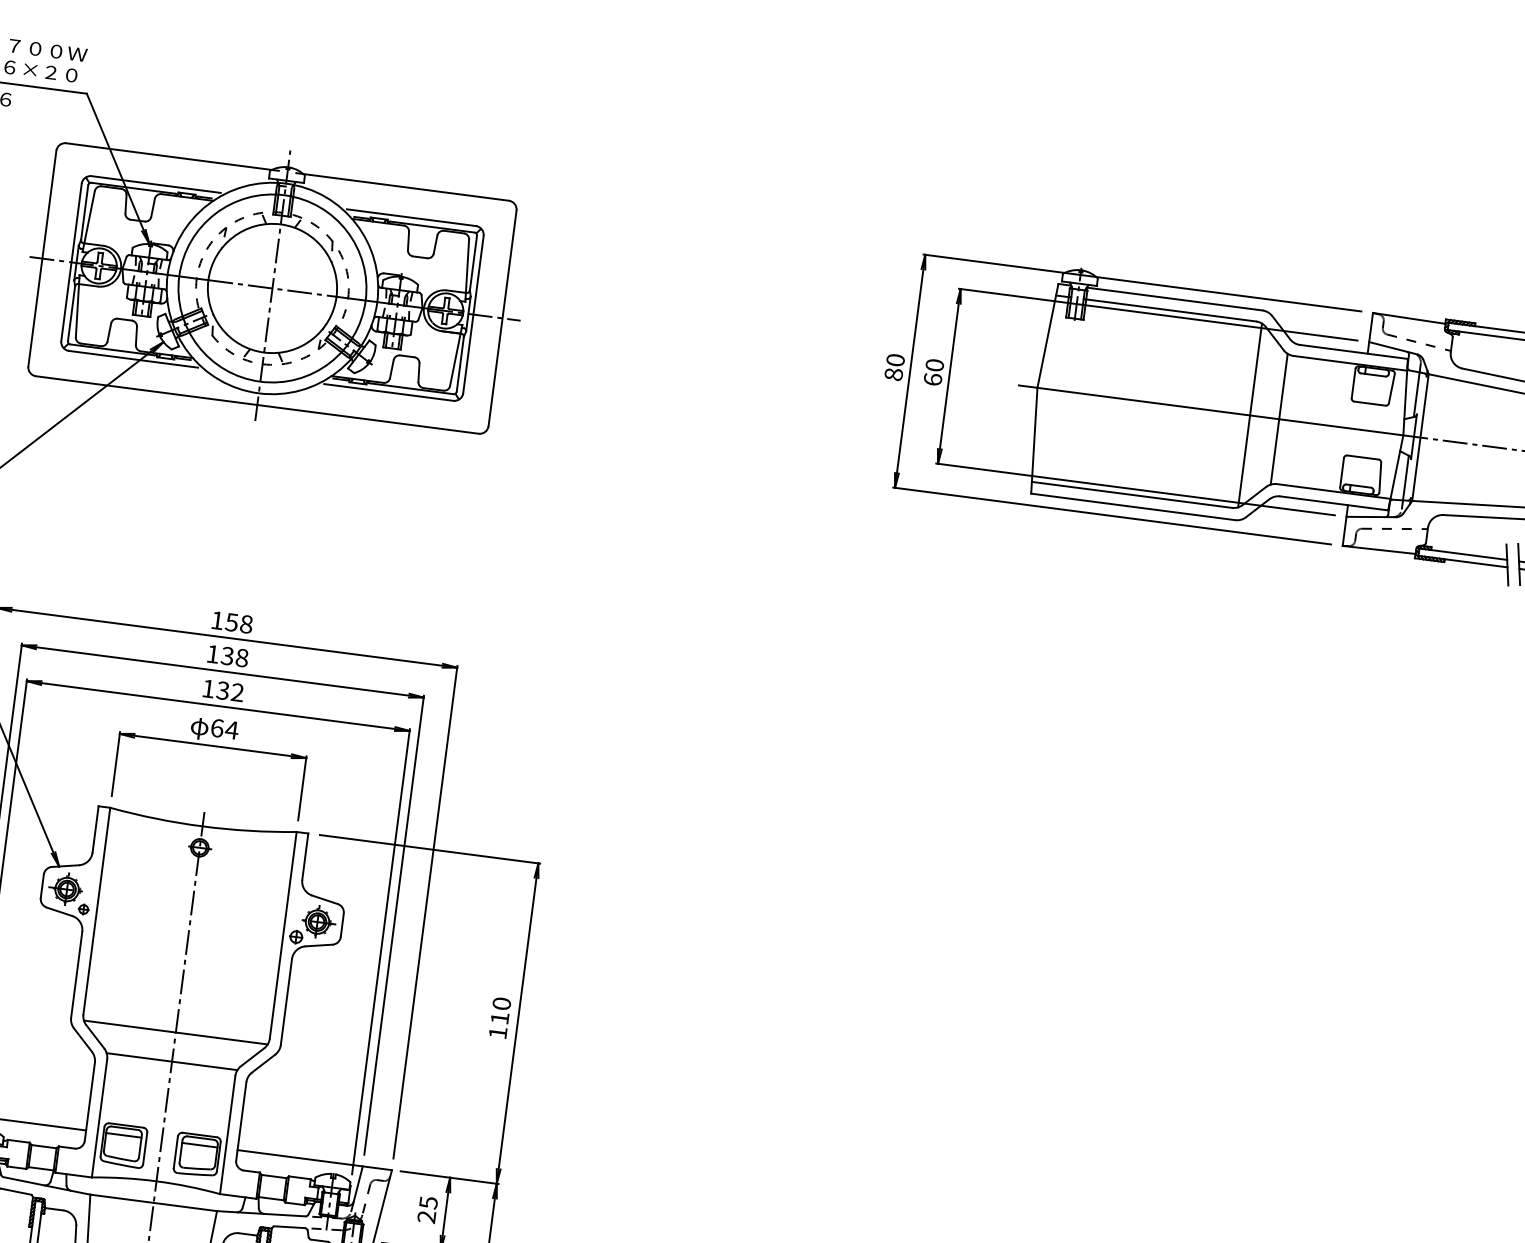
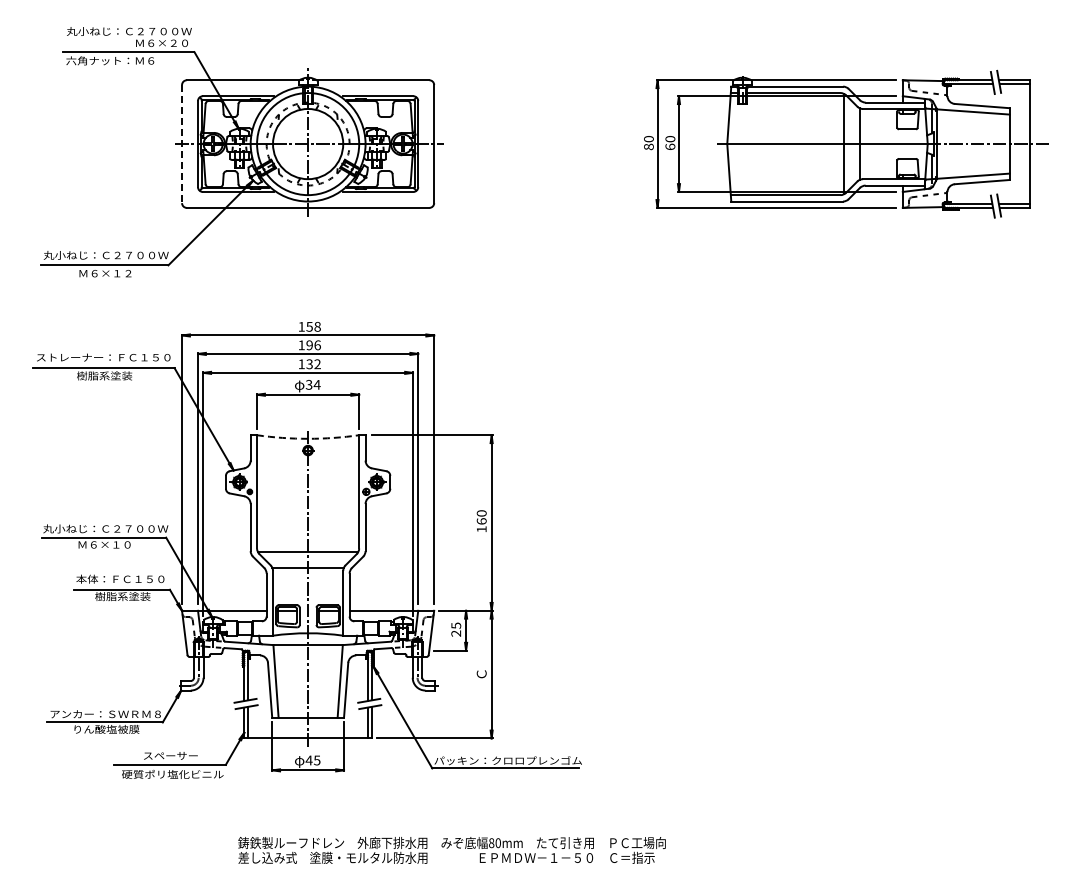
line: (43, 259) -> (182, 144), solid -> dashed
text: (234, 657) -> (313, 345), 138 -> 196
text: (216, 727) -> (308, 384), 64 -> 34
arc: (203, 825) -> (308, 438), solid -> dashed
text: (499, 1018) -> (481, 521), 110 -> 160

